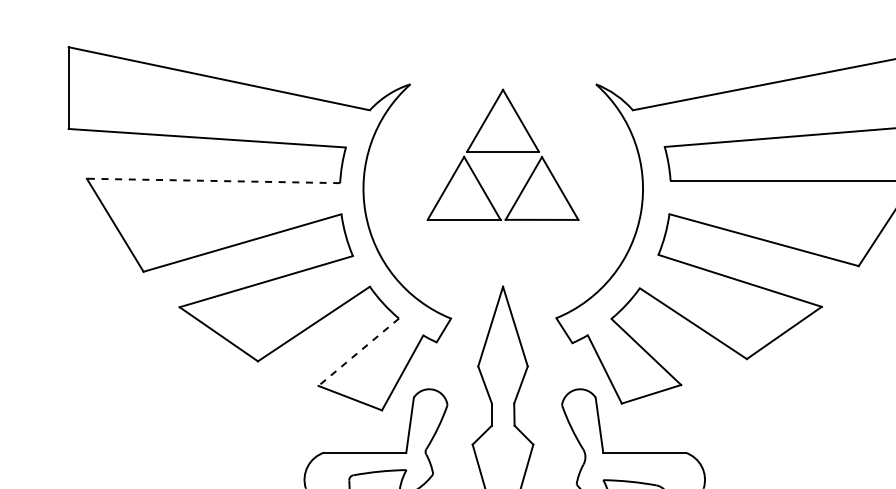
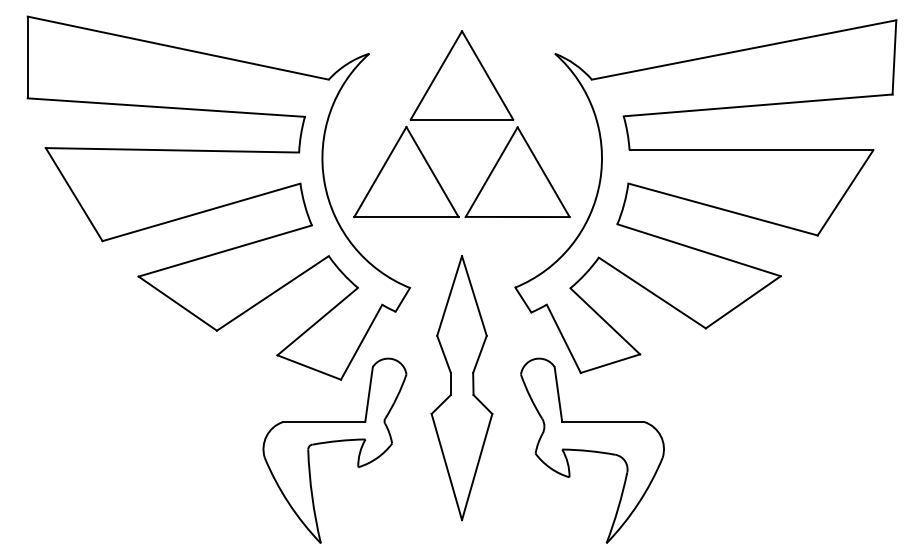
part: (502, 155) -> (461, 124), size x1.43
line: (213, 181) -> (172, 150), dashed -> solid
line: (358, 352) -> (317, 321), dashed -> solid

